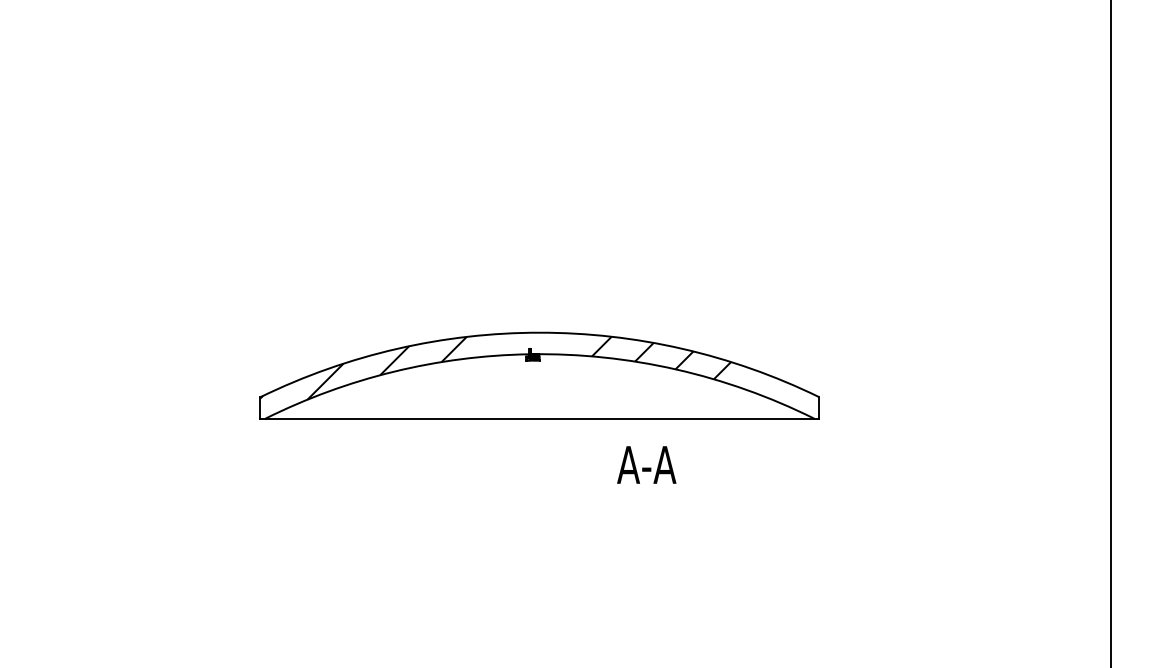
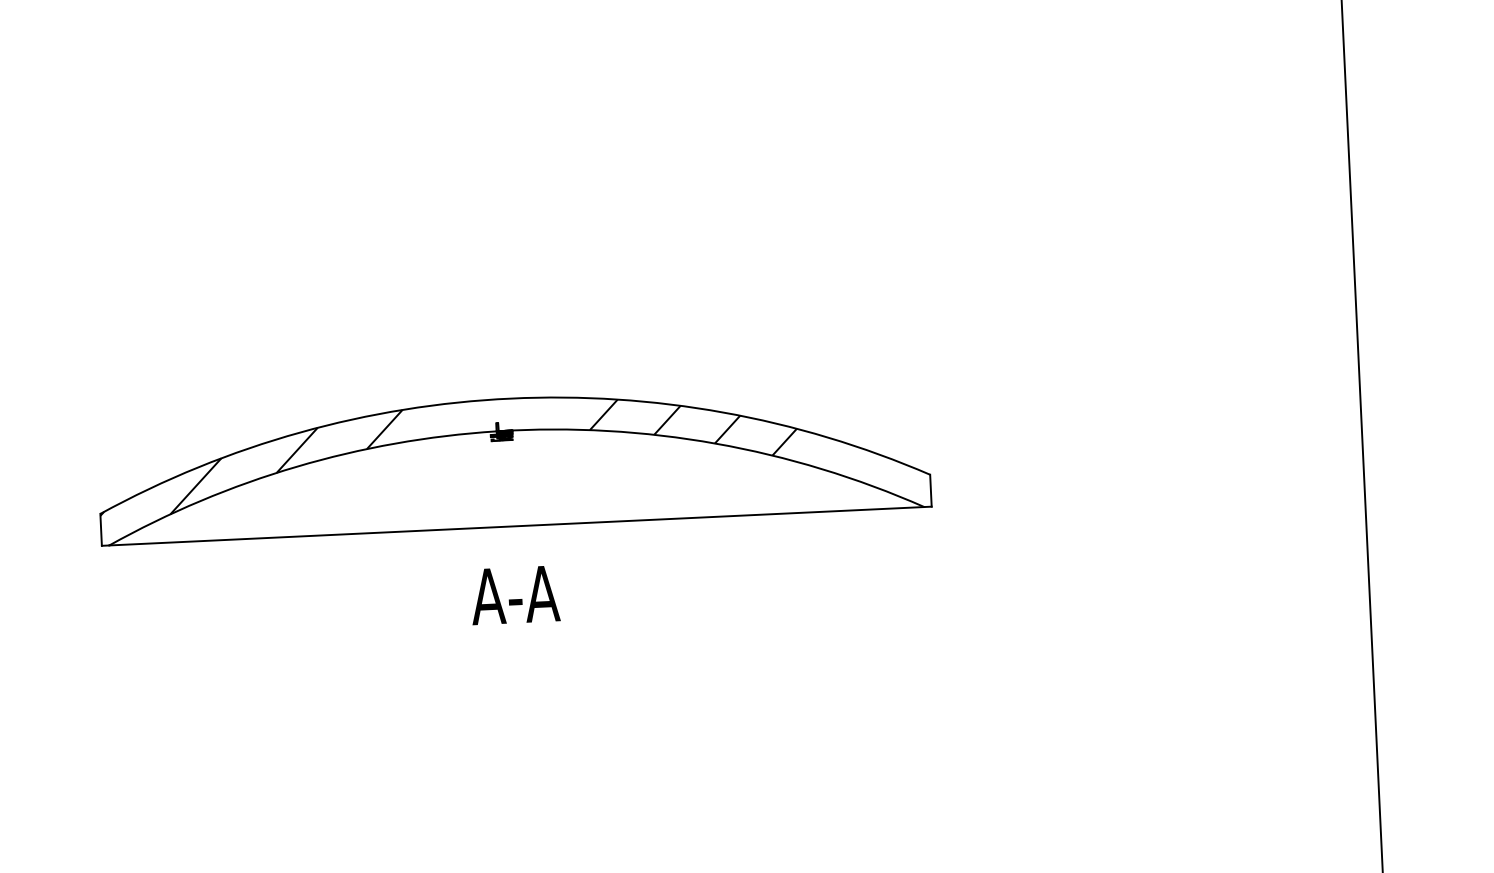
text: (646, 464) -> (514, 594), moved

